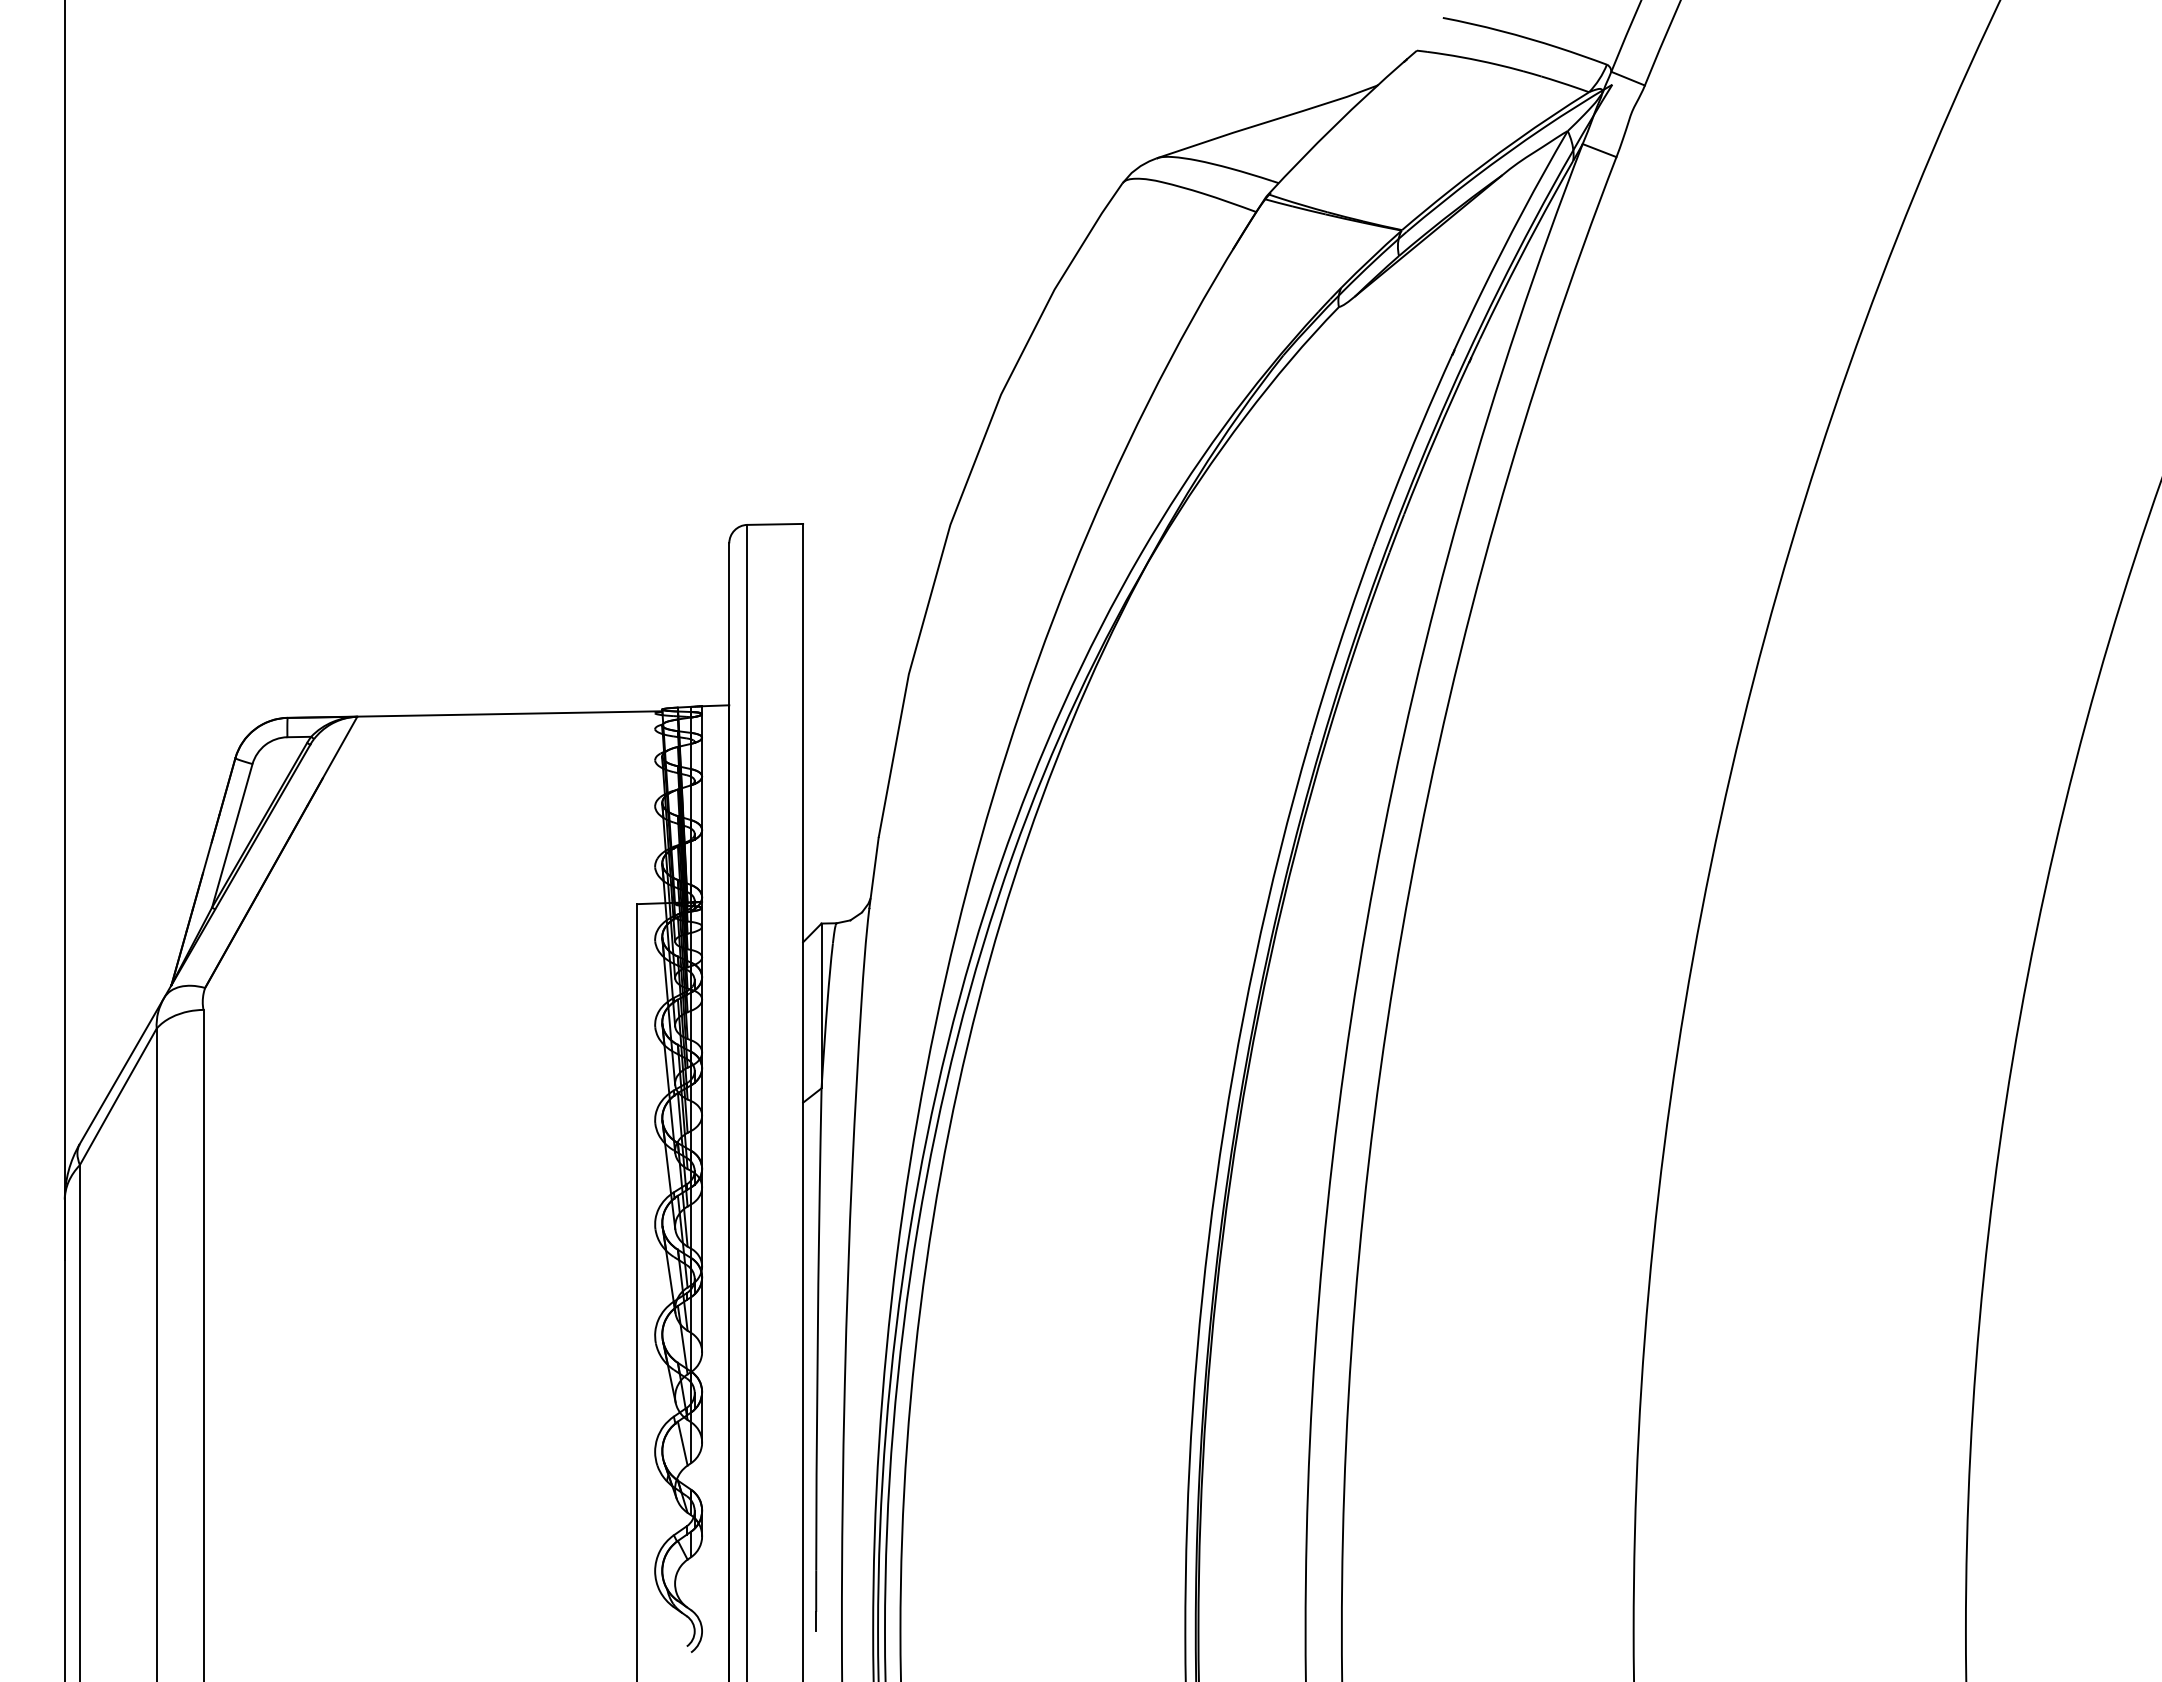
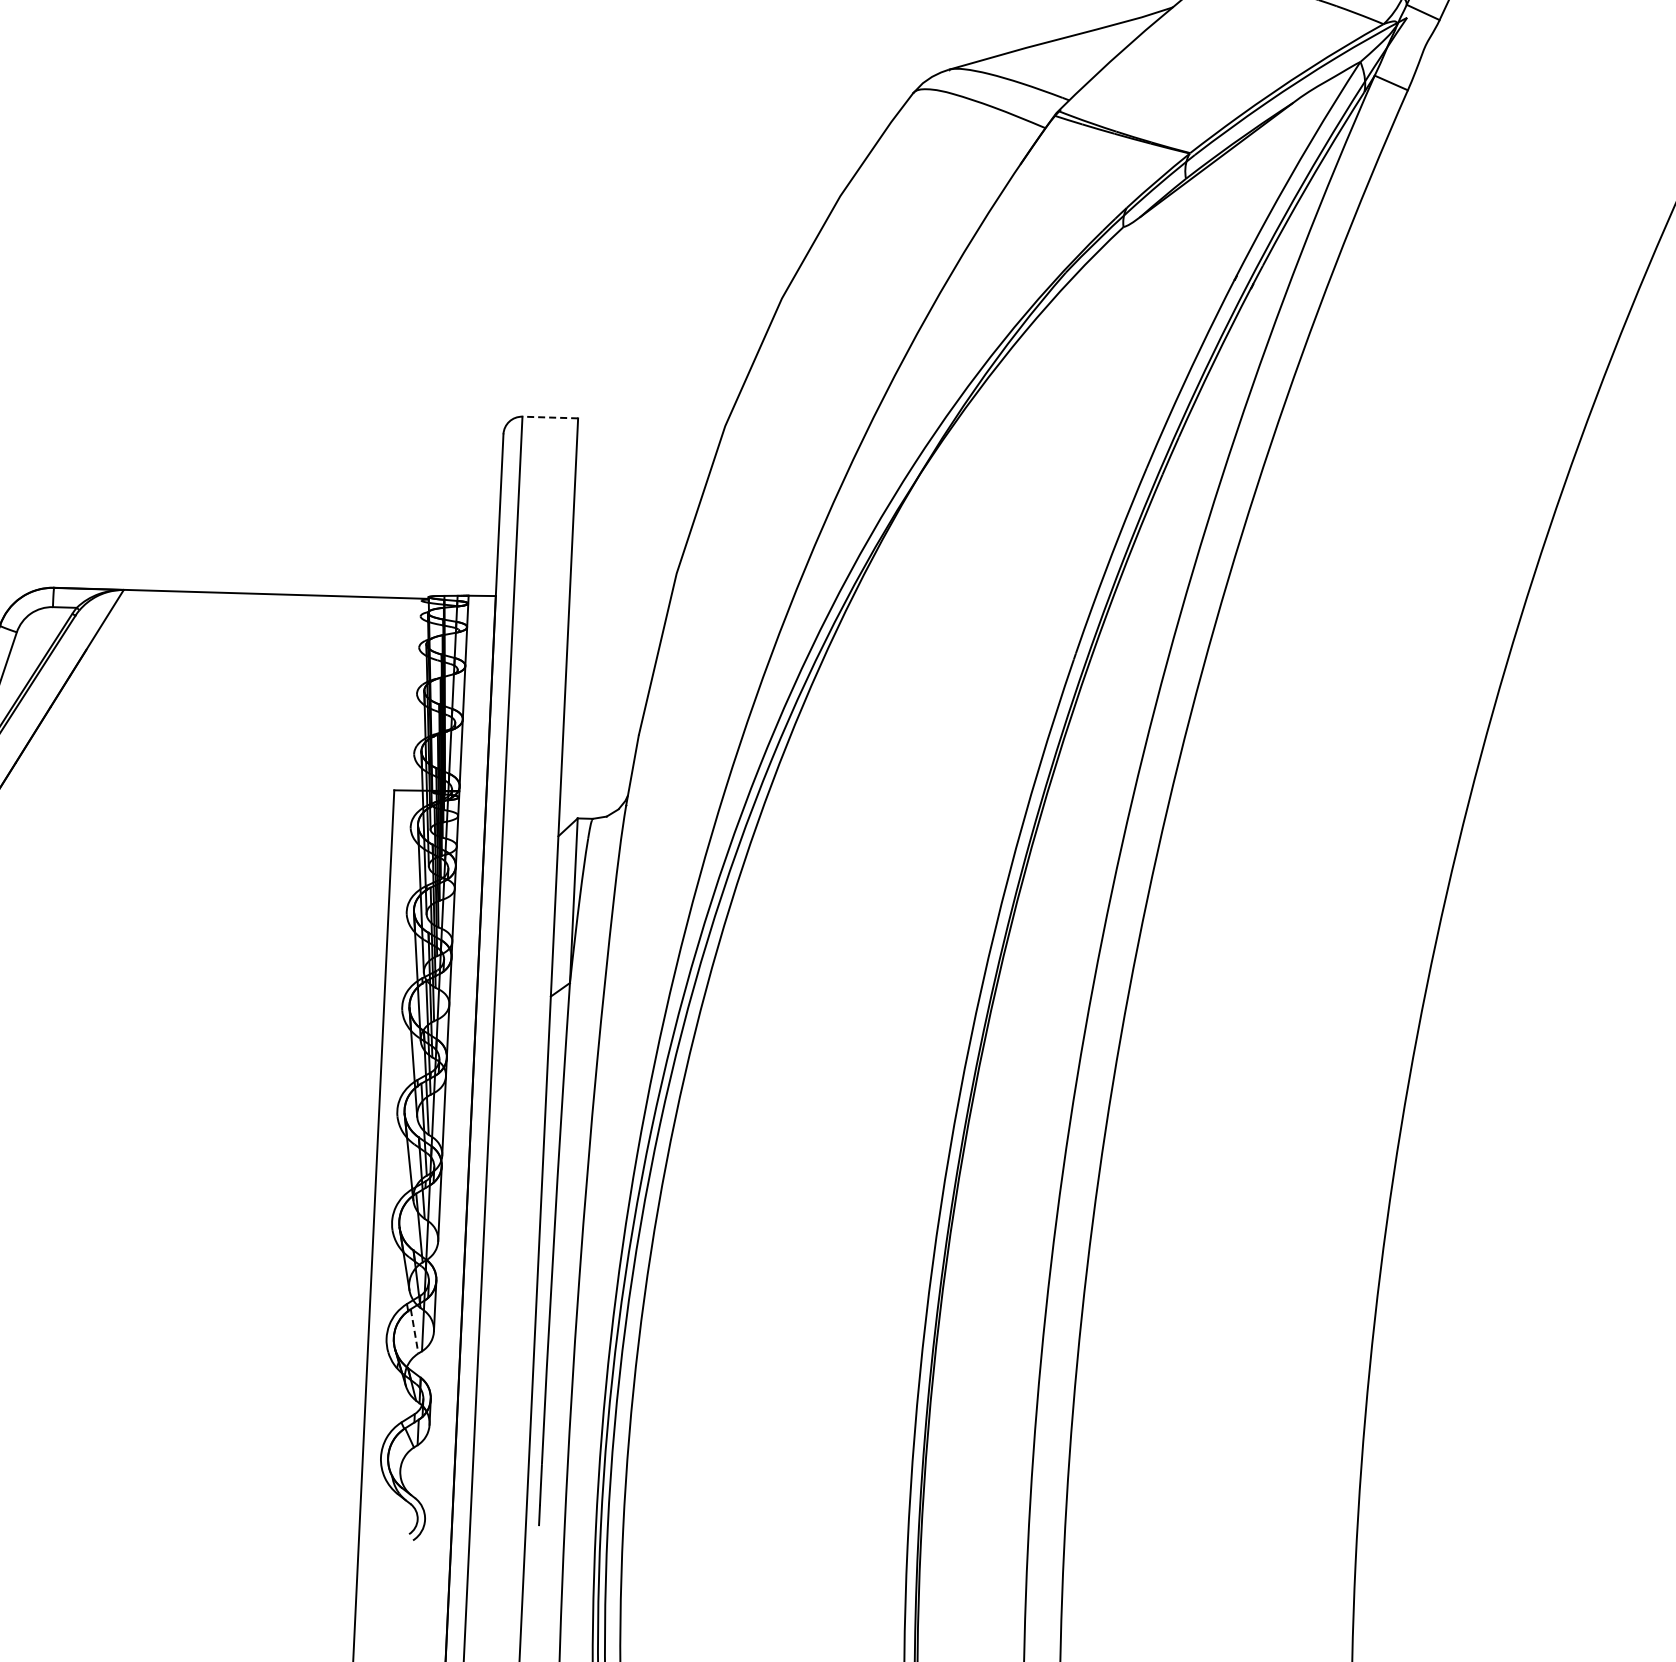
line: (775, 524) -> (550, 417), solid -> dashed
line: (682, 1443) -> (414, 1331), solid -> dashed

